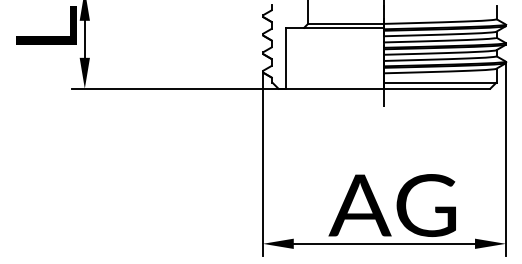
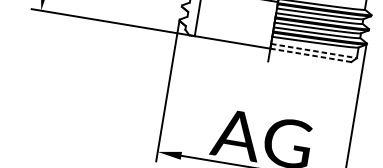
line: (440, 82) -> (314, 50), solid -> dashed
line: (437, 88) -> (311, 55), solid -> dashed

